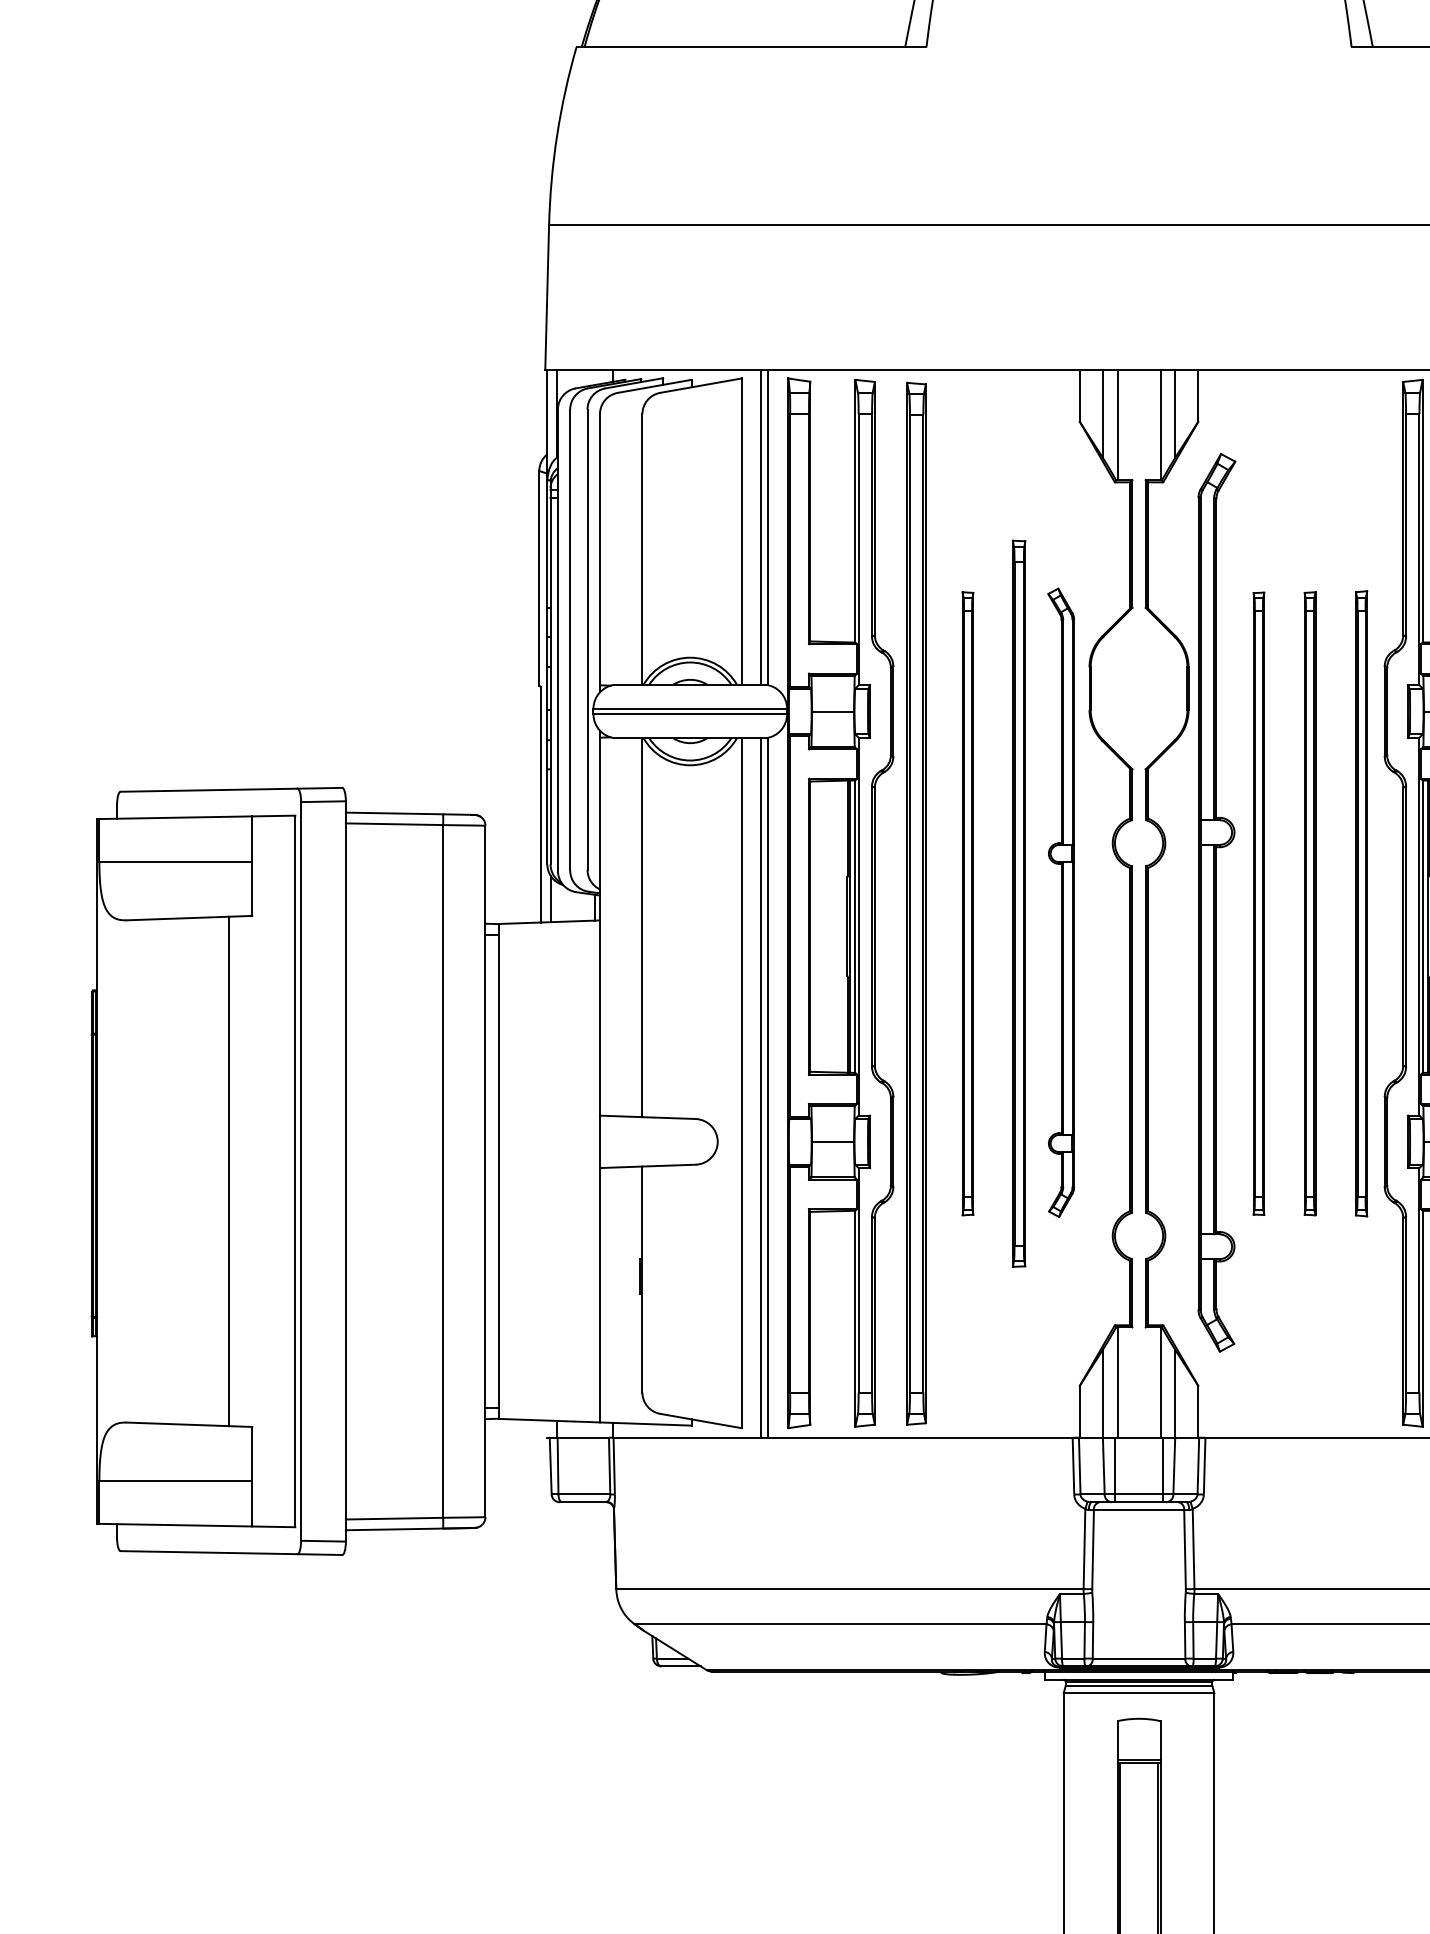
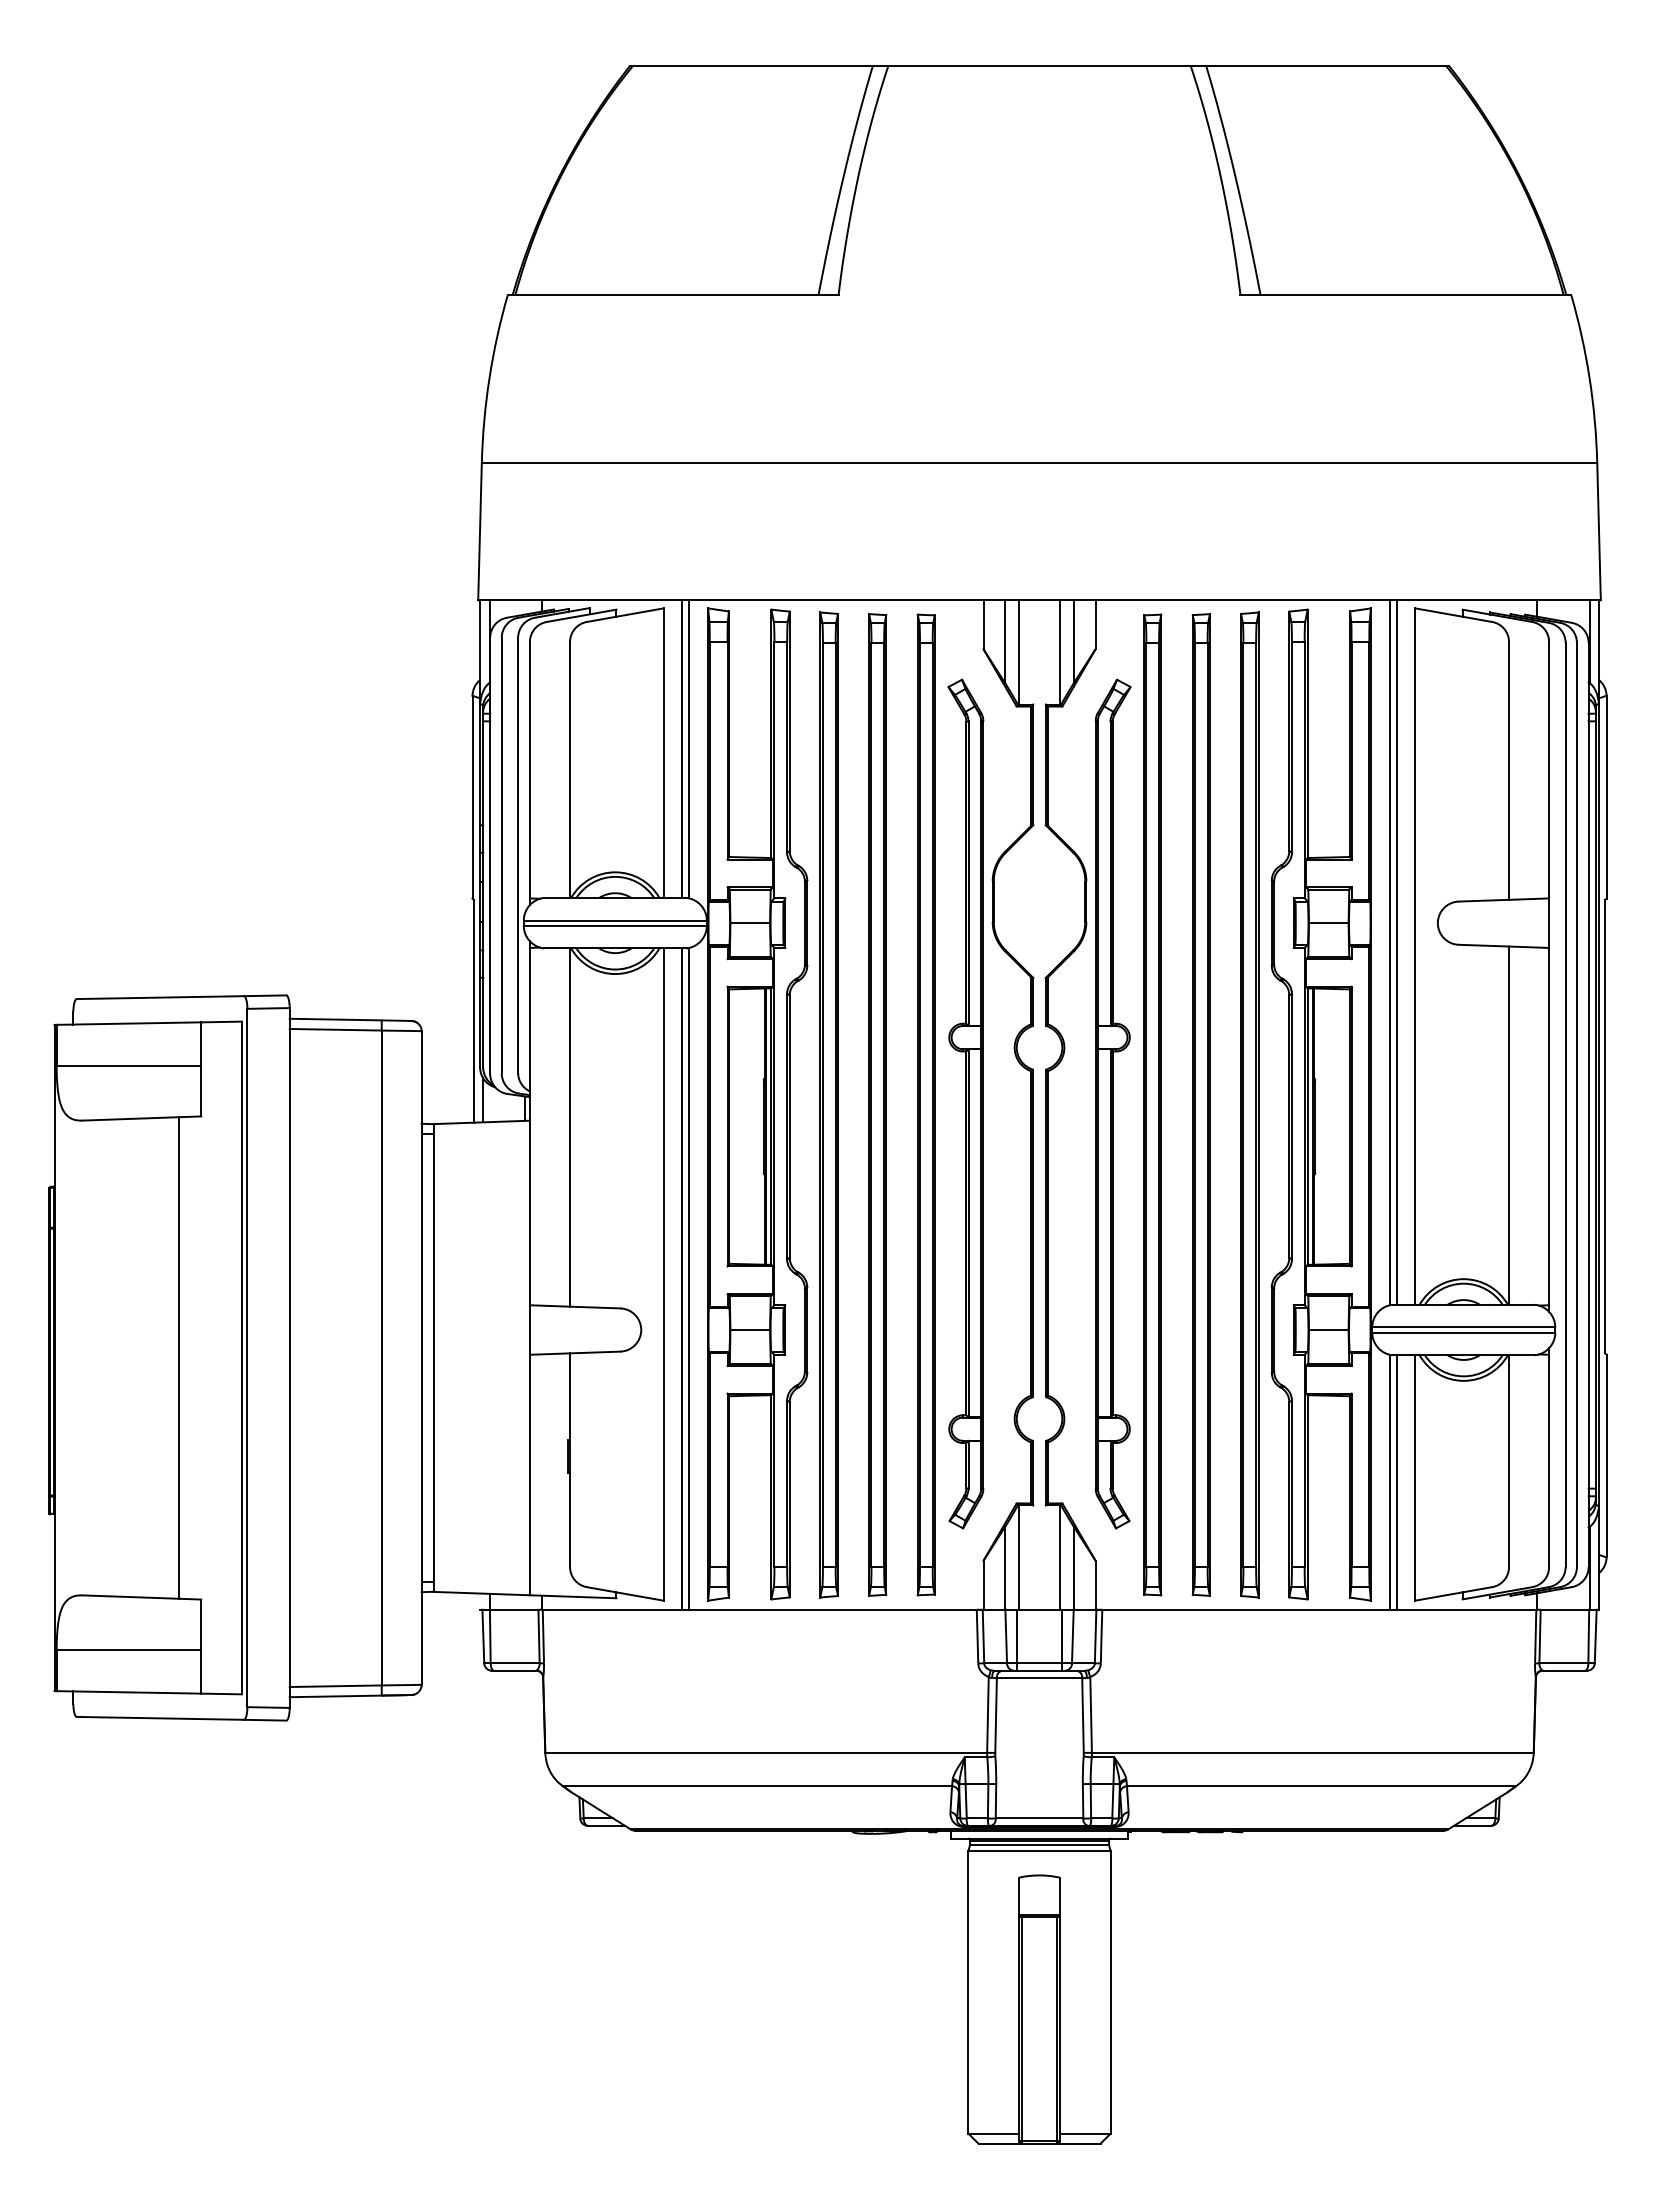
part: (1060, 902) -> (965, 1103), size x1.43
part: (967, 903) -> (877, 1104), size x1.67
part: (1018, 903) -> (925, 1104), size x1.43
part: (1258, 903) -> (1152, 1104), size x1.67
part: (1309, 903) -> (1200, 1104), size x1.67
part: (1361, 903) -> (1249, 1104), size x1.67

